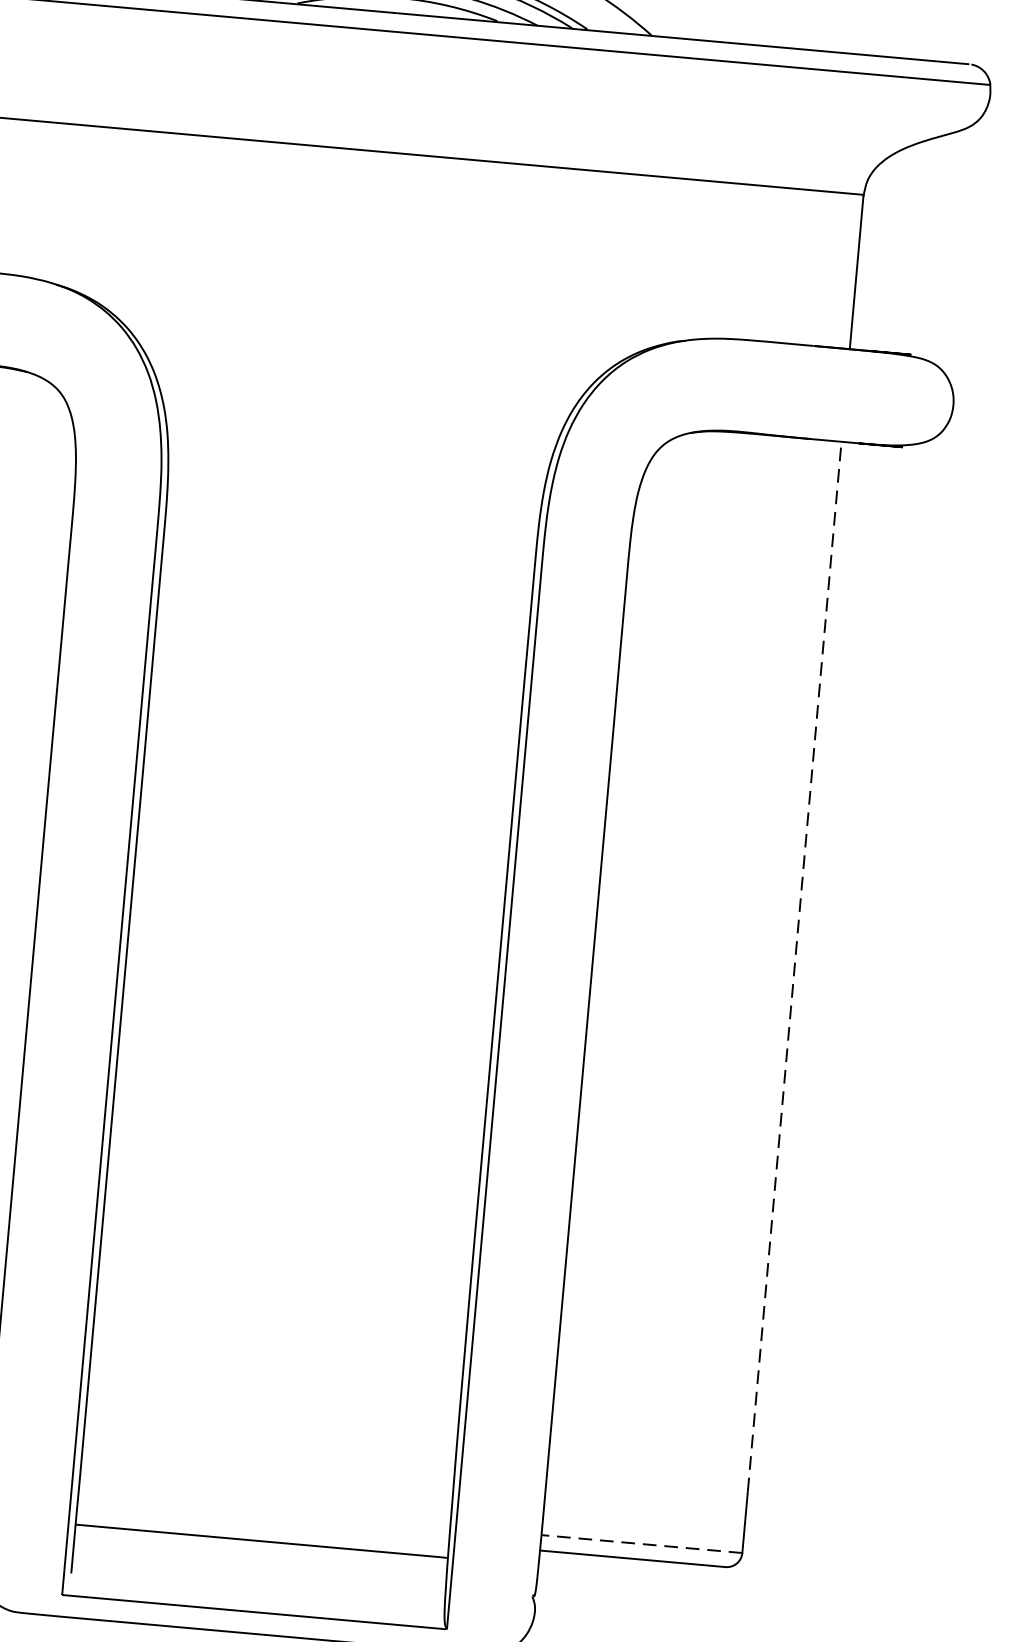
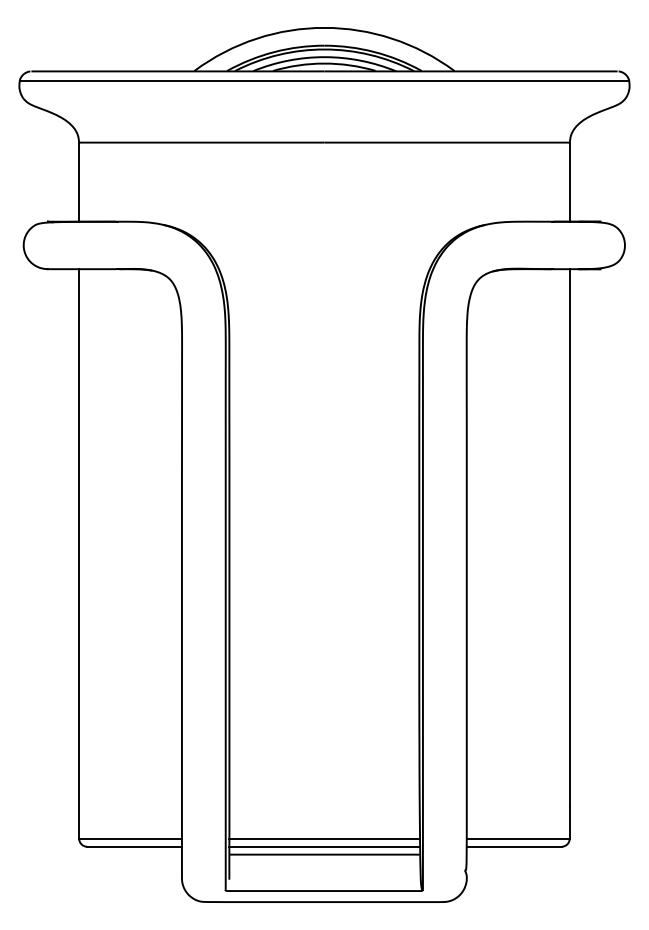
line: (794, 967) -> (569, 538), dashed -> solid
line: (264, 1509) -> (324, 838), added
line: (262, 1525) -> (324, 846), added
line: (640, 1543) -> (517, 838), dashed -> solid

